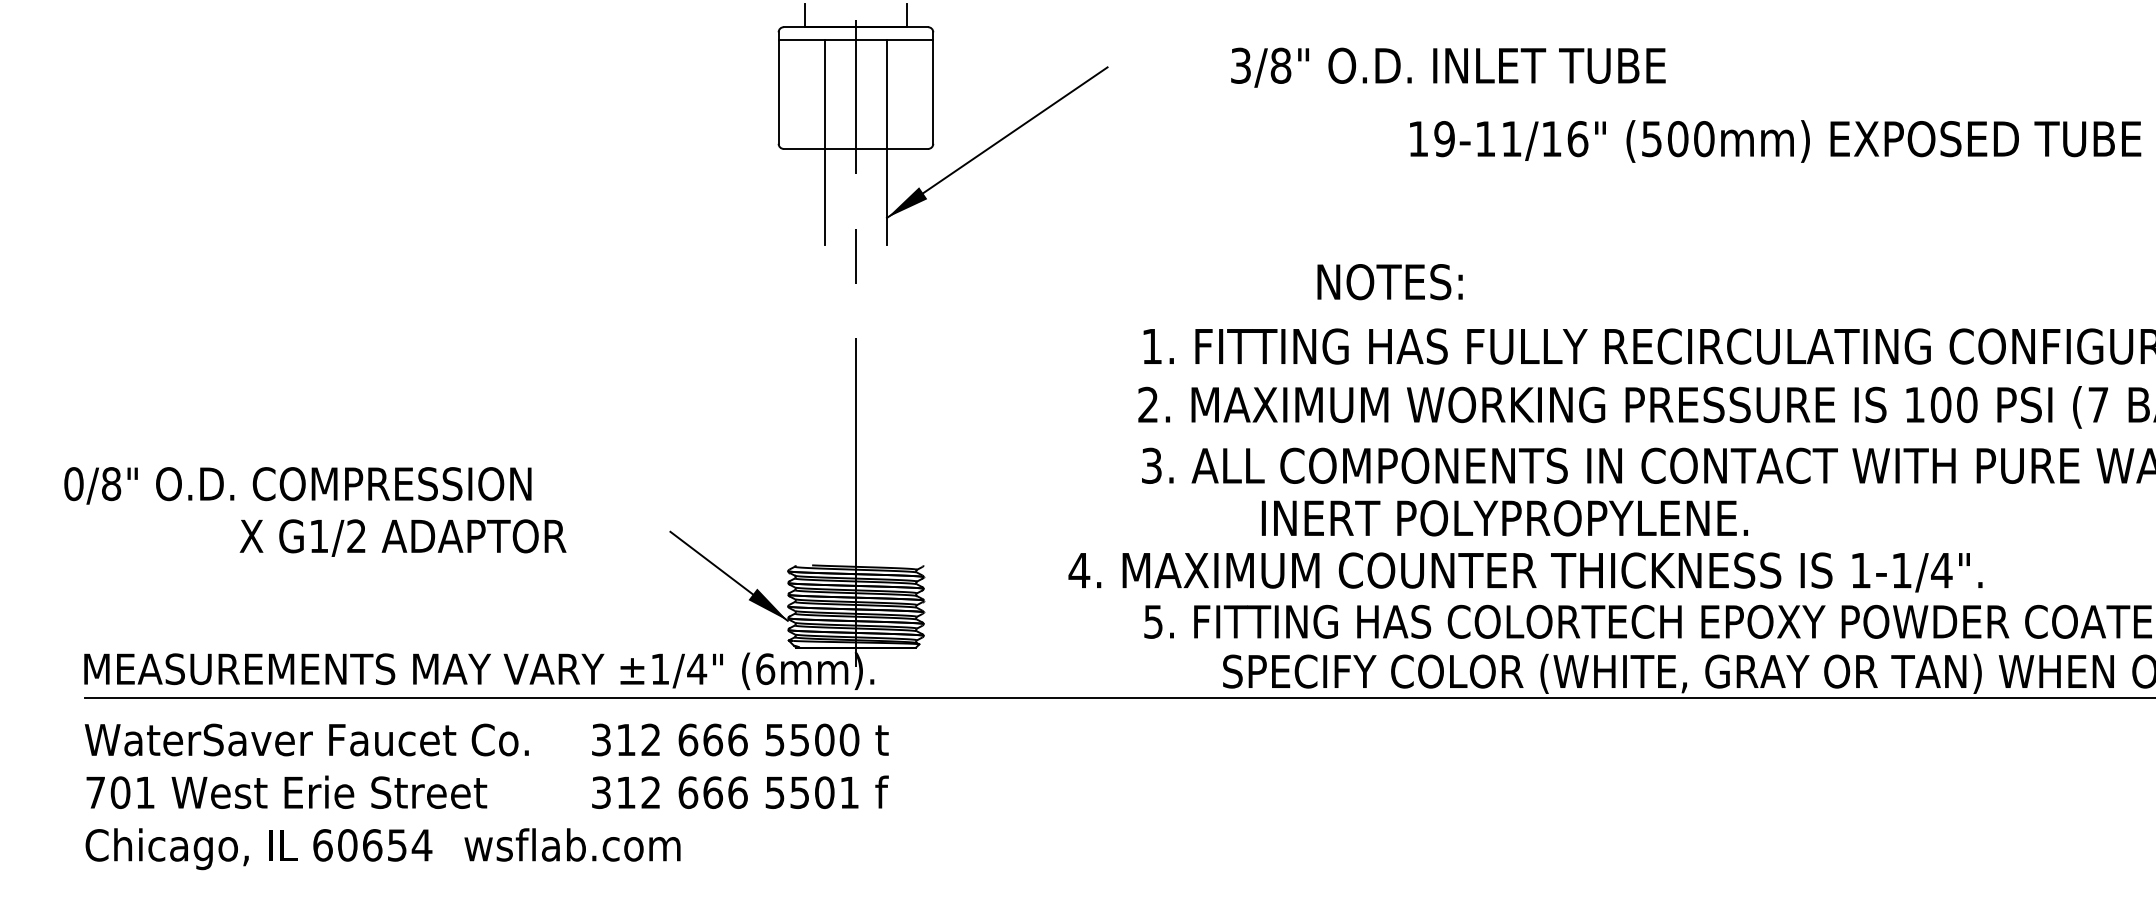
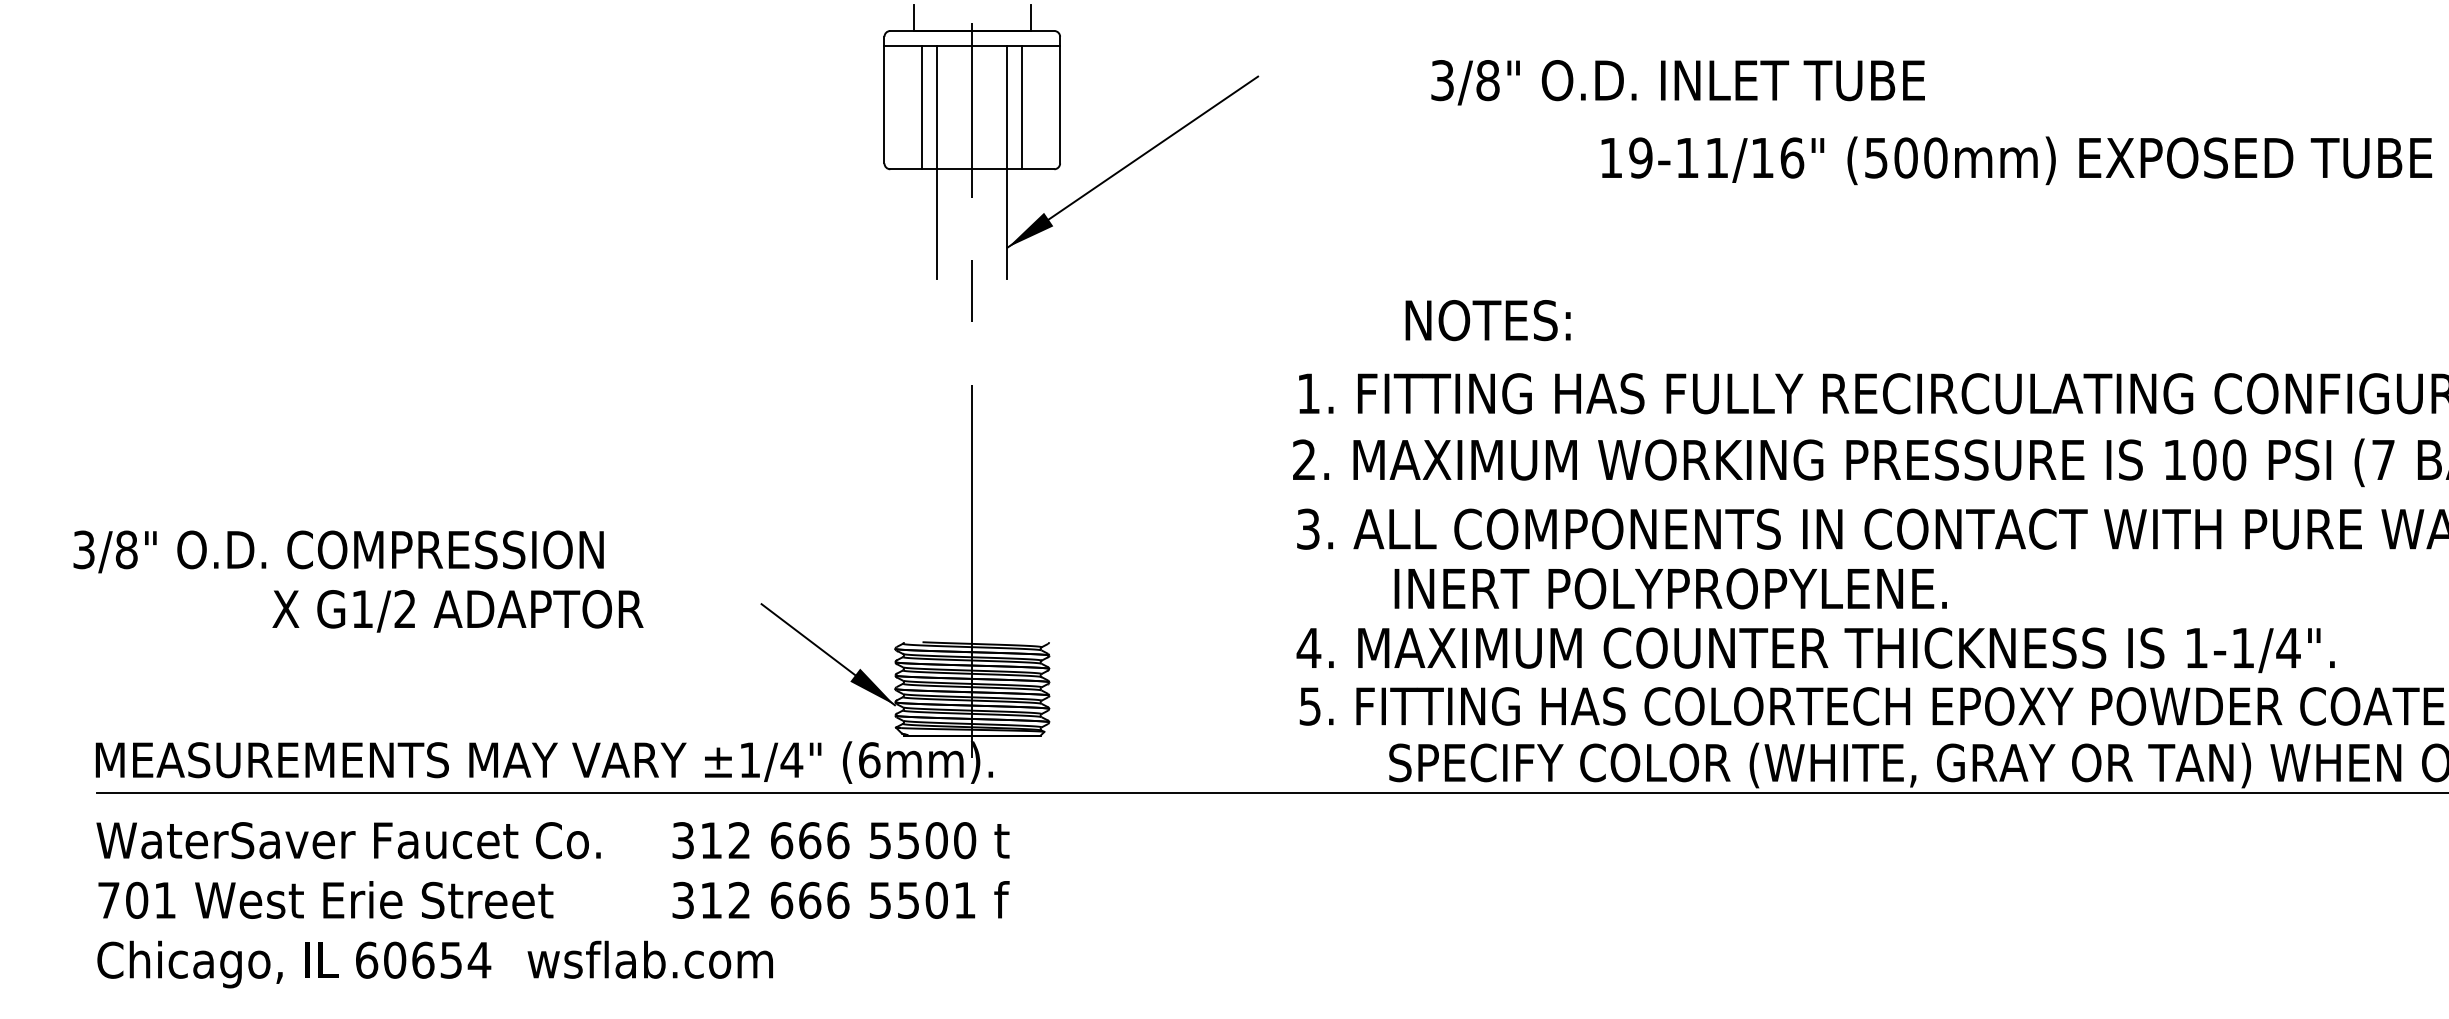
text: (1448, 67) -> (1678, 82), moved
line: (811, 94) -> (921, 107), added
line: (899, 94) -> (1021, 107), added
text: (1389, 282) -> (1487, 320), moved
text: (73, 484) -> (83, 550), 0/8" -> 3/8"
text: (1504, 518) -> (1670, 589), moved
text: (1525, 572) -> (1815, 650), moved

